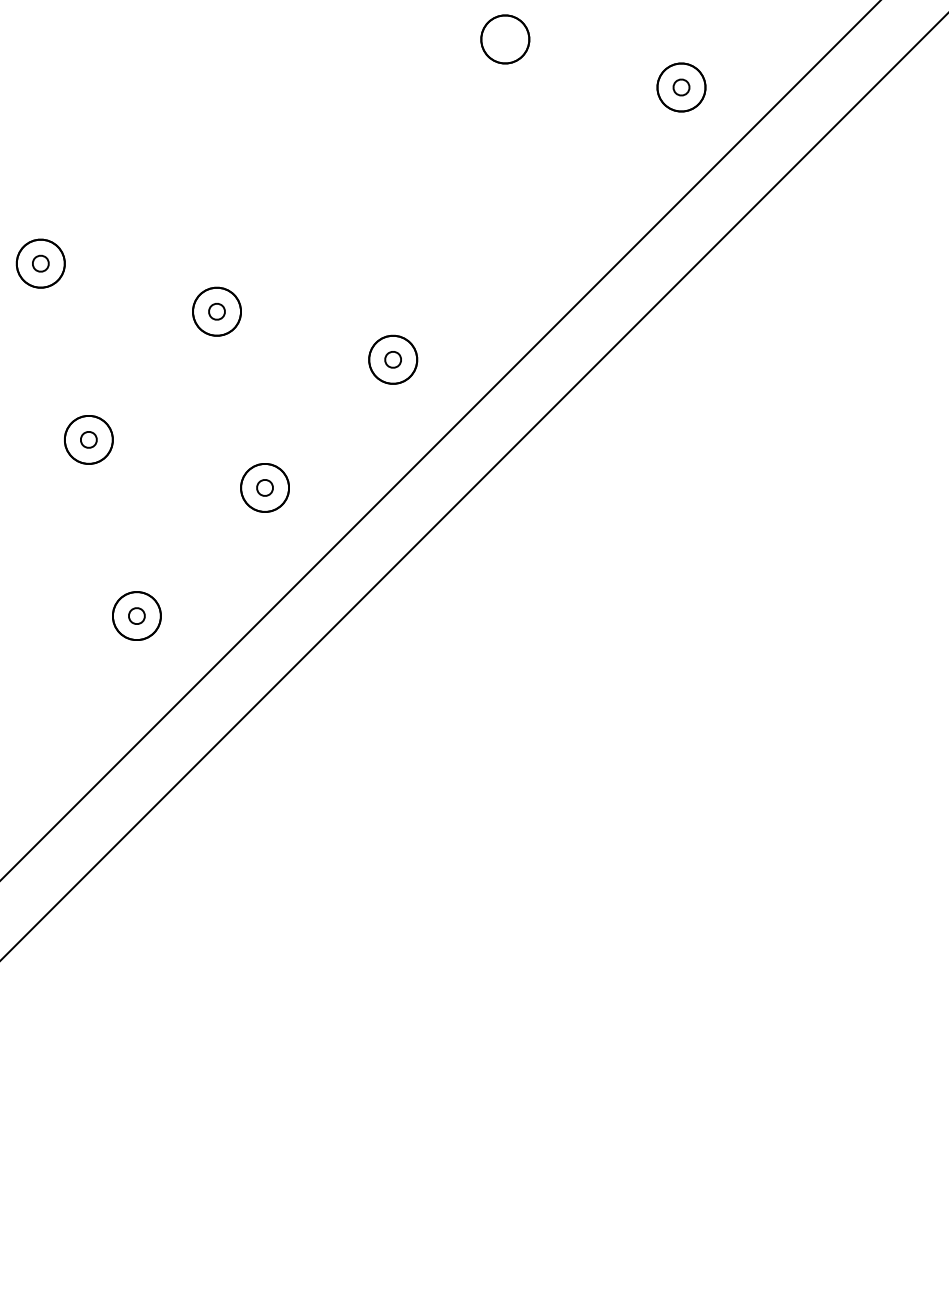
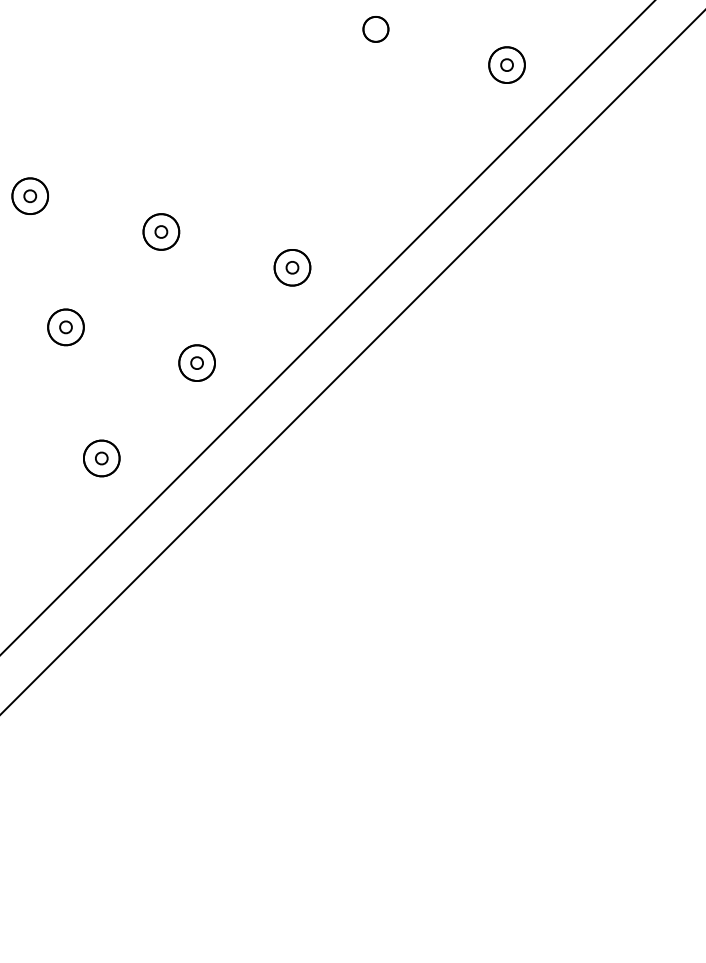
part: (504, 39) -> (375, 29), size x0.7

